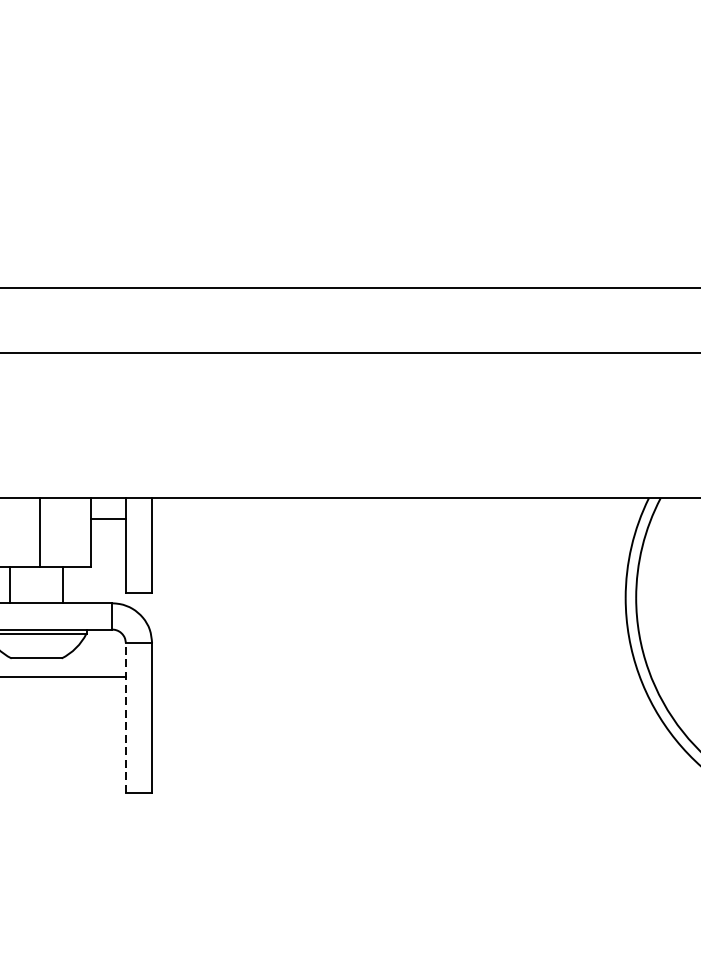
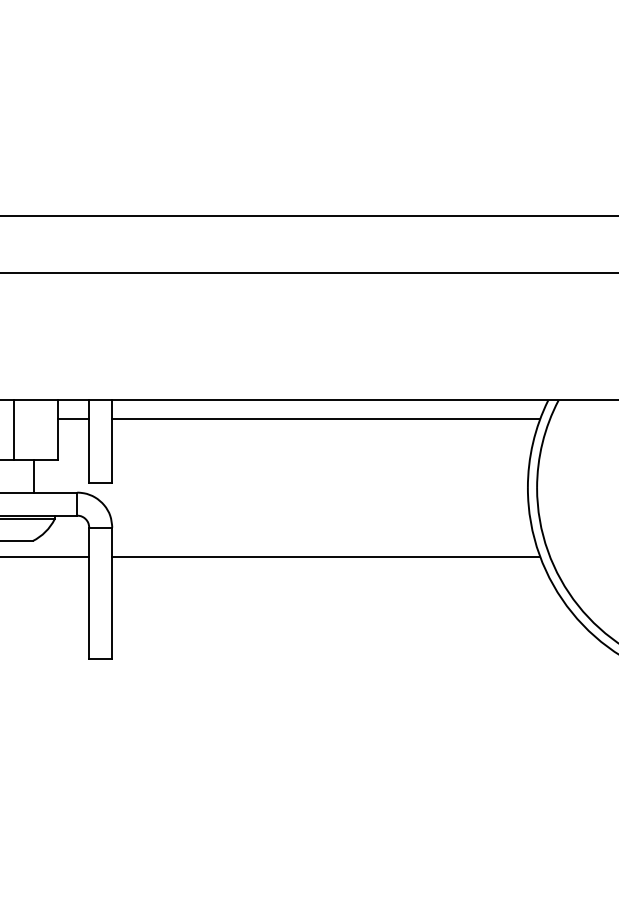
line: (396, 518) -> (326, 418), added
line: (396, 677) -> (326, 557), added
line: (126, 718) -> (89, 593), dashed -> solid

